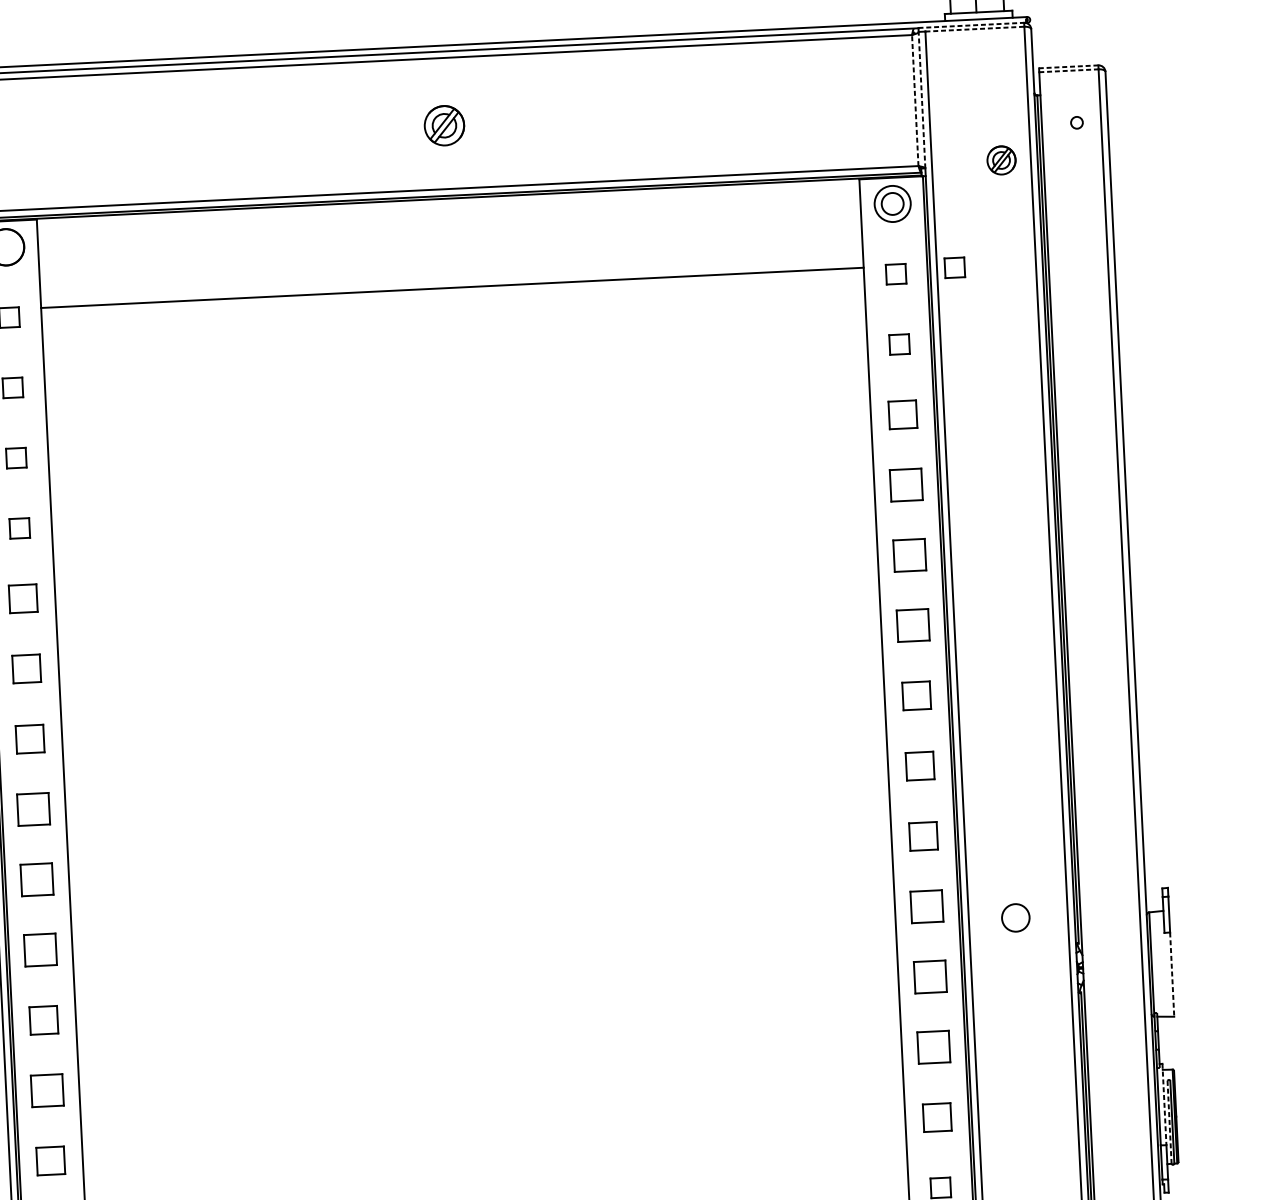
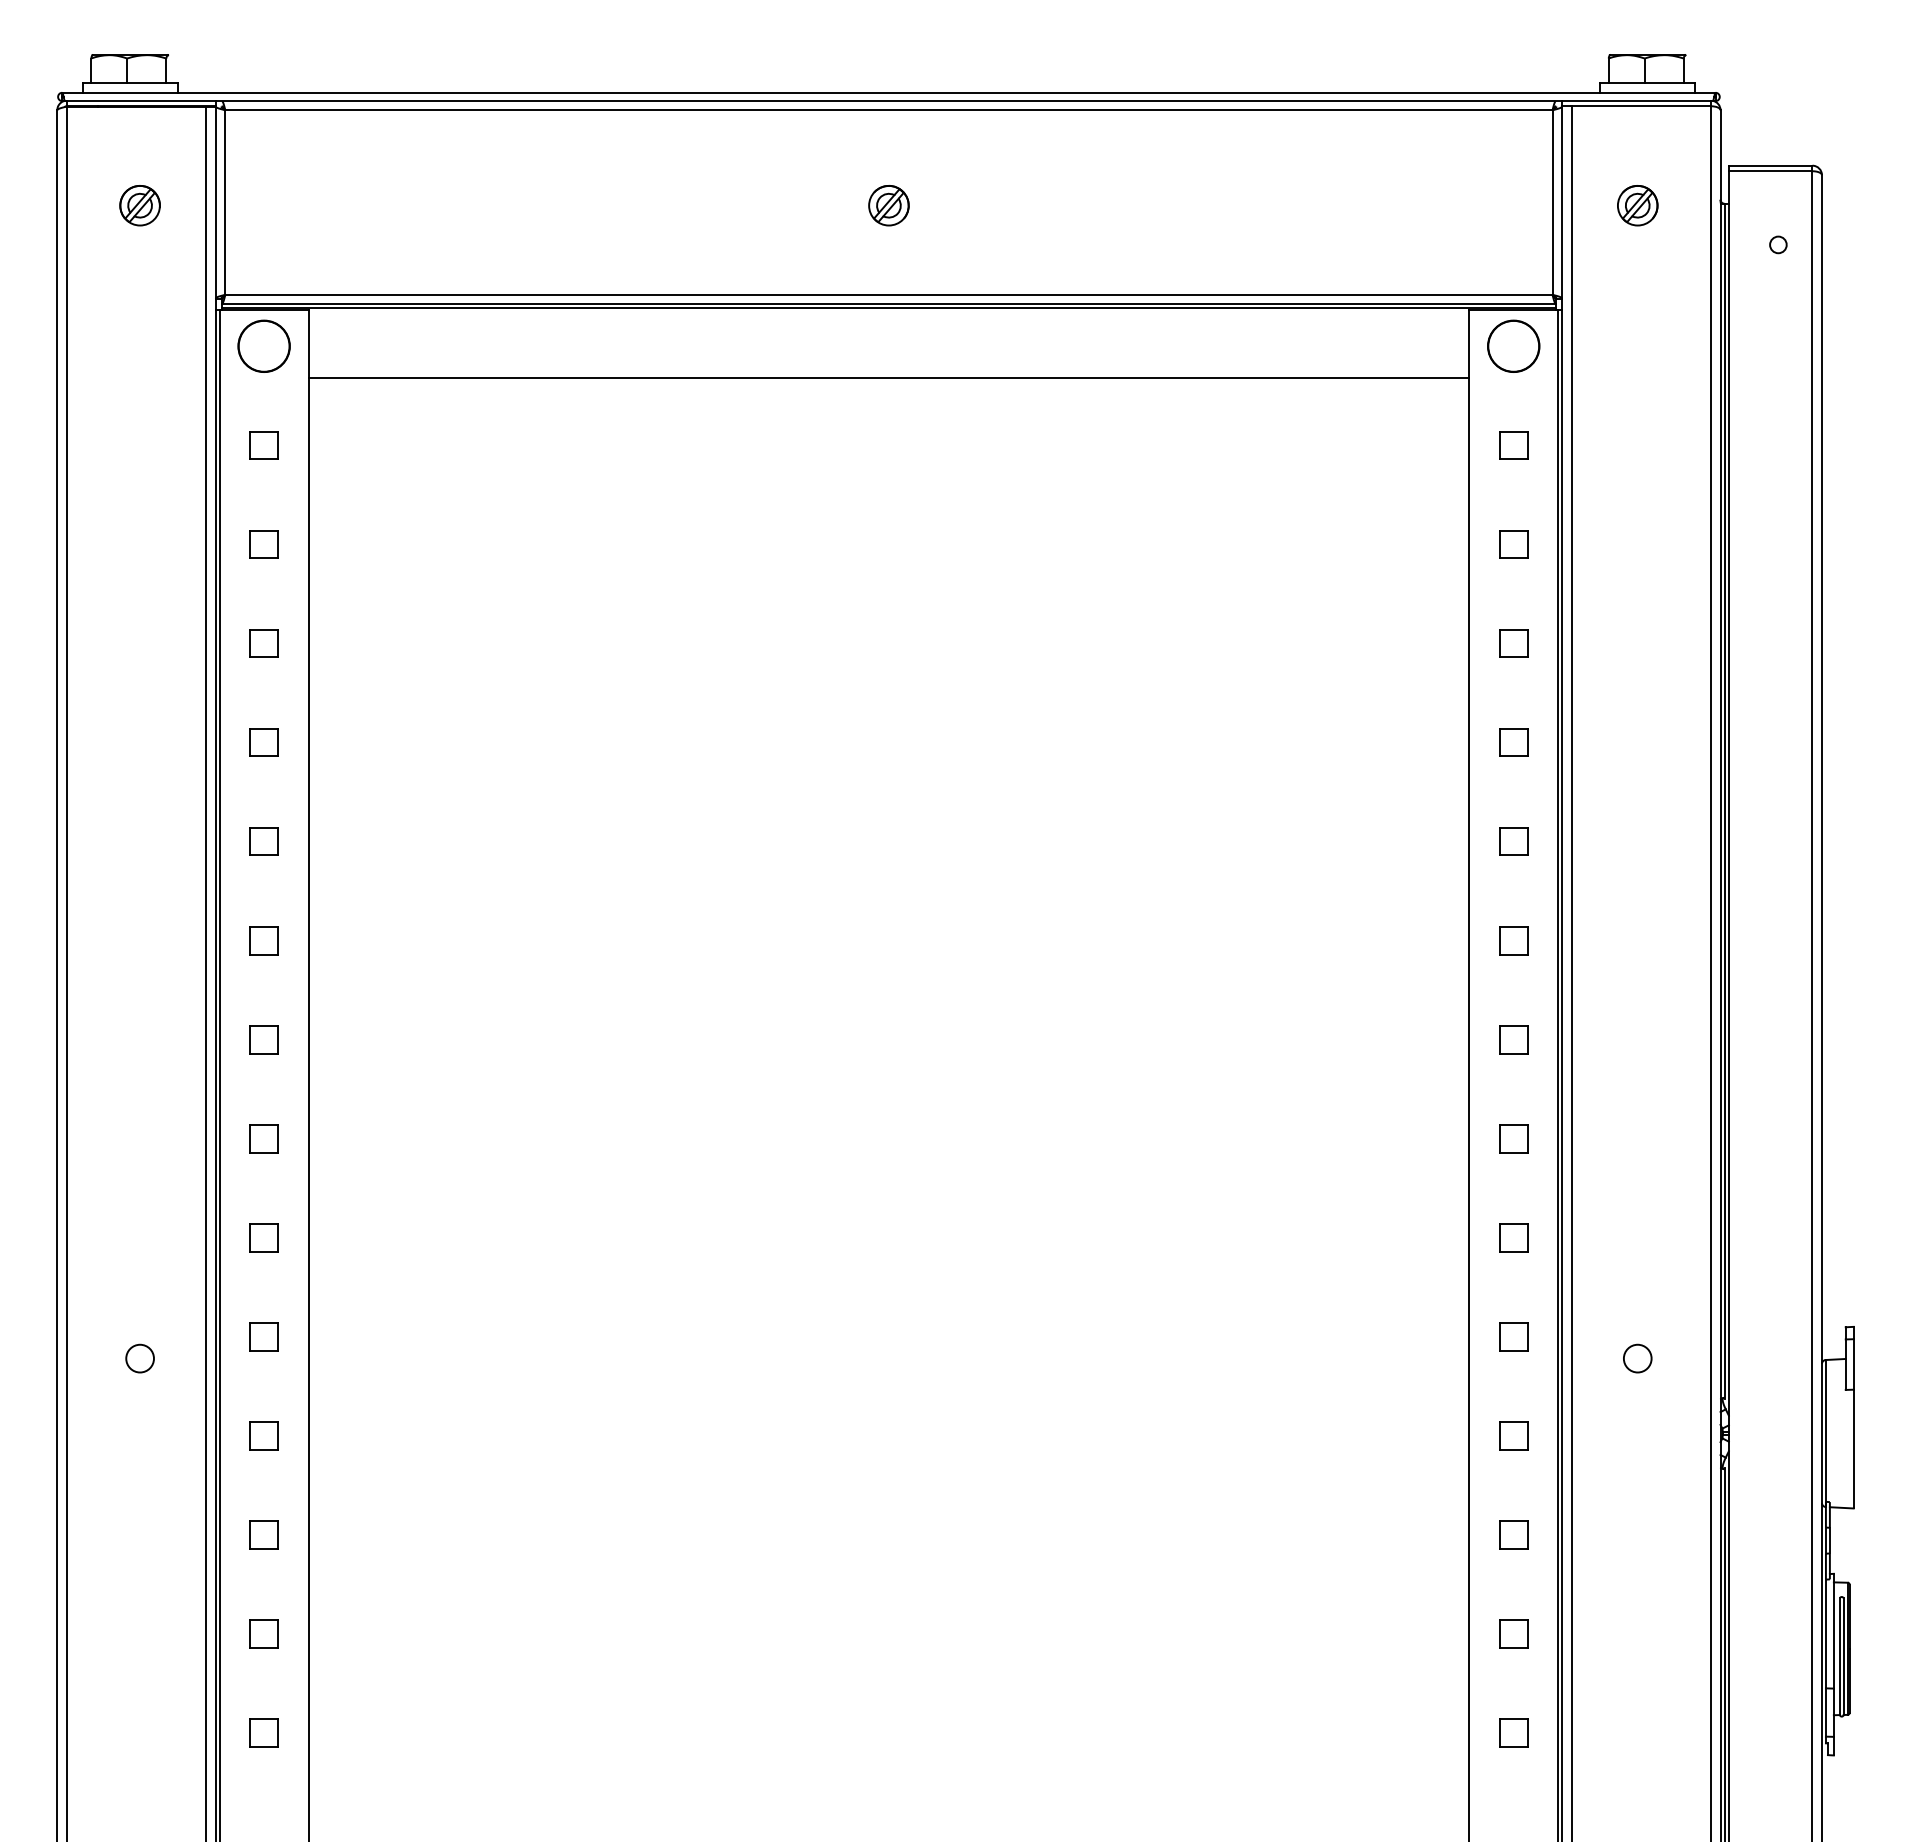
line: (971, 25) -> (1637, 100), dashed -> solid
line: (975, 29) -> (1641, 106), dashed -> solid
line: (1068, 66) -> (1770, 165), dashed -> solid
line: (1068, 70) -> (1770, 171), dashed -> solid
line: (915, 100) -> (1552, 202), dashed -> solid
line: (922, 100) -> (1562, 202), dashed -> solid
part: (444, 125) -> (888, 205), size x0.71
part: (1001, 160) -> (1637, 205), moved
circle: (892, 204) -> (1513, 346), size x1.67
part: (954, 267) -> (1596, 440), removed
line: (452, 288) -> (888, 378), moved
part: (902, 414) -> (1513, 643), size x0.71
part: (906, 485) -> (1513, 742), size x0.62
part: (909, 555) -> (1513, 841), size x0.62
part: (22, 598) -> (263, 841), size x0.71
part: (913, 625) -> (1513, 940), size x0.62
part: (26, 668) -> (263, 940), size x0.71
part: (916, 695) -> (1513, 1039), size x0.71
part: (29, 739) -> (263, 1039), size x0.71
part: (920, 766) -> (1513, 1138), size x0.71
part: (33, 809) -> (263, 1138), size x0.62
part: (923, 836) -> (1513, 1237), size x0.71
part: (36, 879) -> (263, 1237), size x0.62
part: (926, 906) -> (1513, 1336), size x0.62
circle: (1015, 917) -> (1637, 1358), size x0.71
part: (39, 949) -> (263, 1336), size x0.62
line: (1172, 974) -> (1853, 1449), dashed -> solid
part: (930, 976) -> (1513, 1435), size x0.62
part: (43, 1020) -> (263, 1435), size x0.71
part: (933, 1047) -> (1513, 1534), size x0.62
part: (46, 1090) -> (263, 1534), size x0.62
line: (1164, 1104) -> (1833, 1631), dashed -> solid
part: (937, 1117) -> (1513, 1633), size x0.71
line: (1169, 1122) -> (1839, 1657), dashed -> solid
part: (50, 1160) -> (263, 1633), size x0.71

